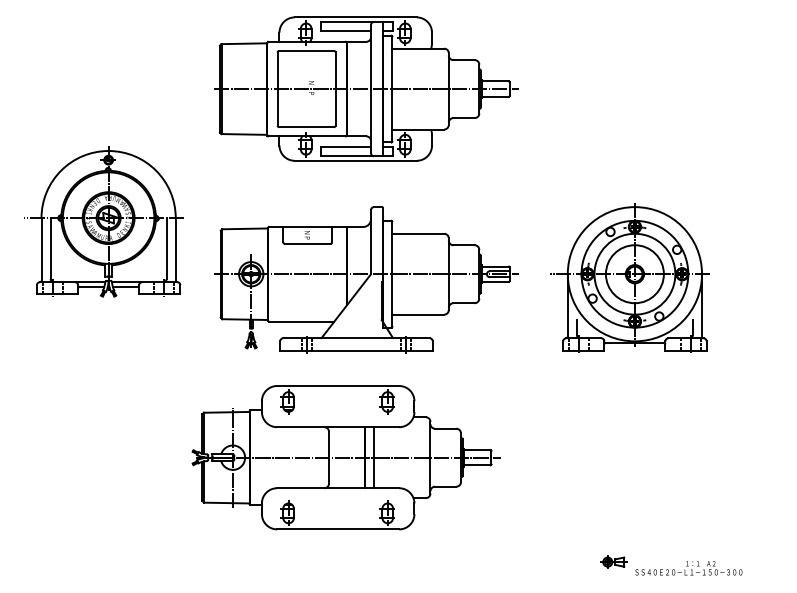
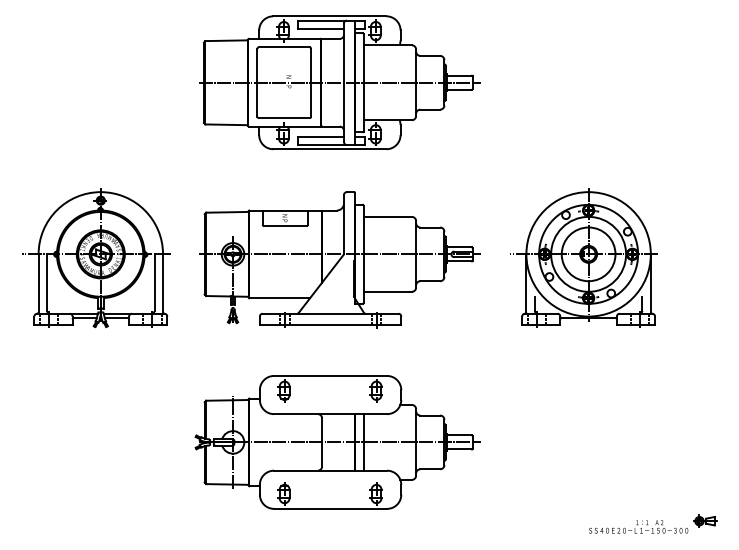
part: (103, 222) -> (96, 258), moved
part: (345, 457) -> (337, 442), moved
part: (614, 561) -> (705, 520), moved

